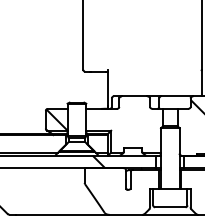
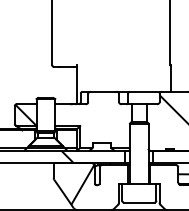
hatch: (113, 189) -> (82, 184), added

